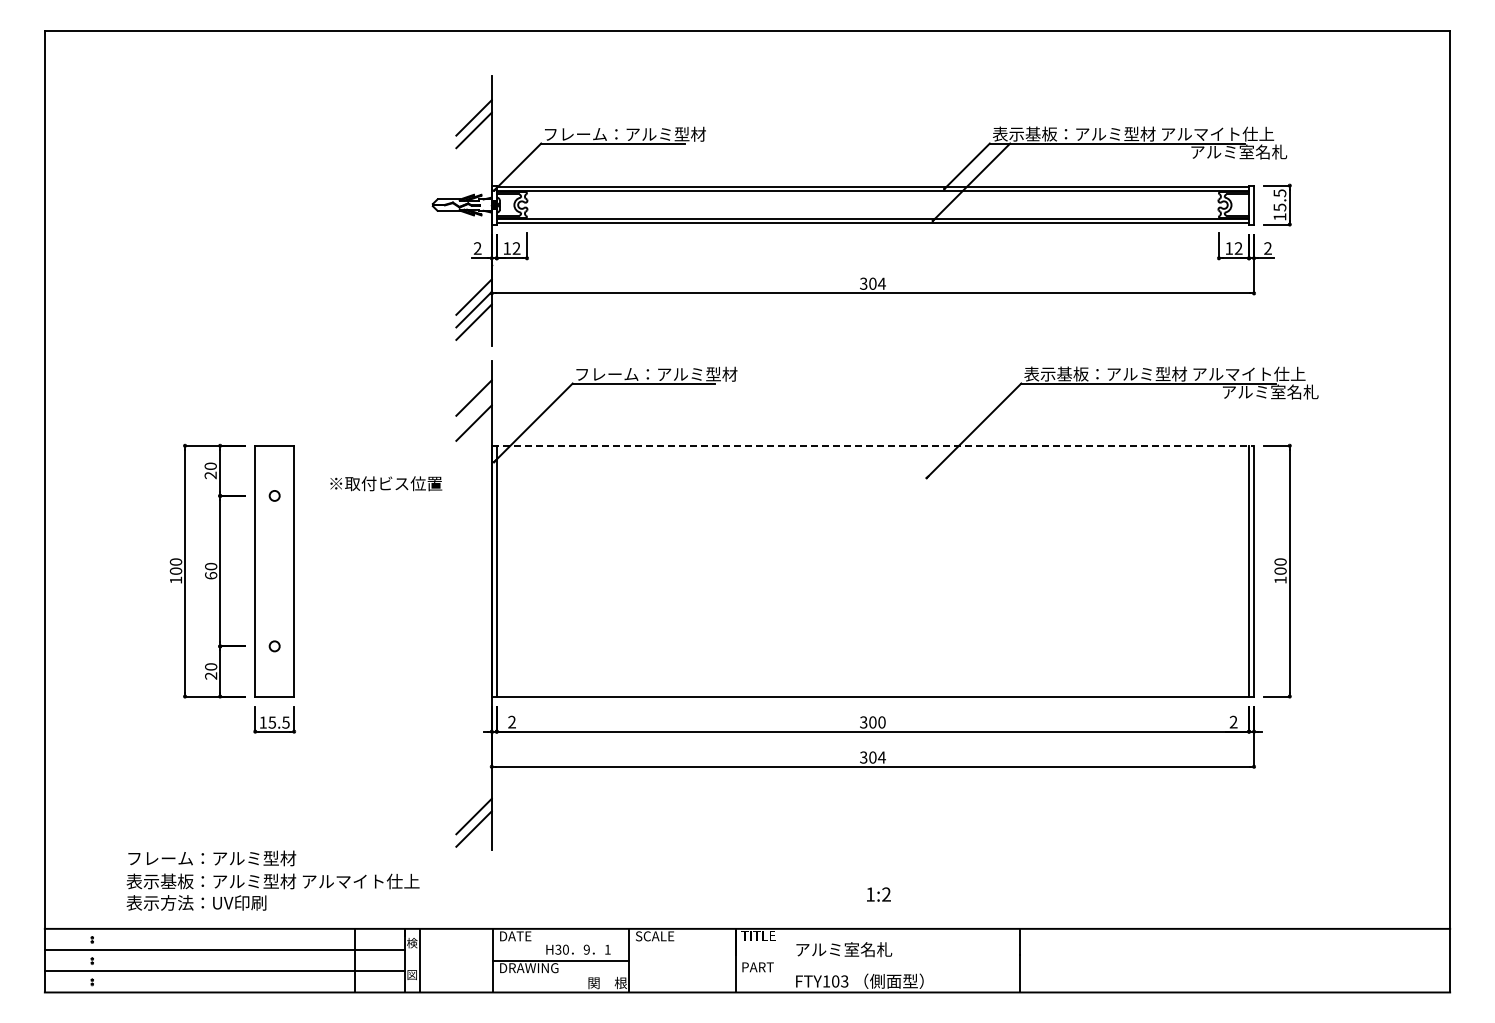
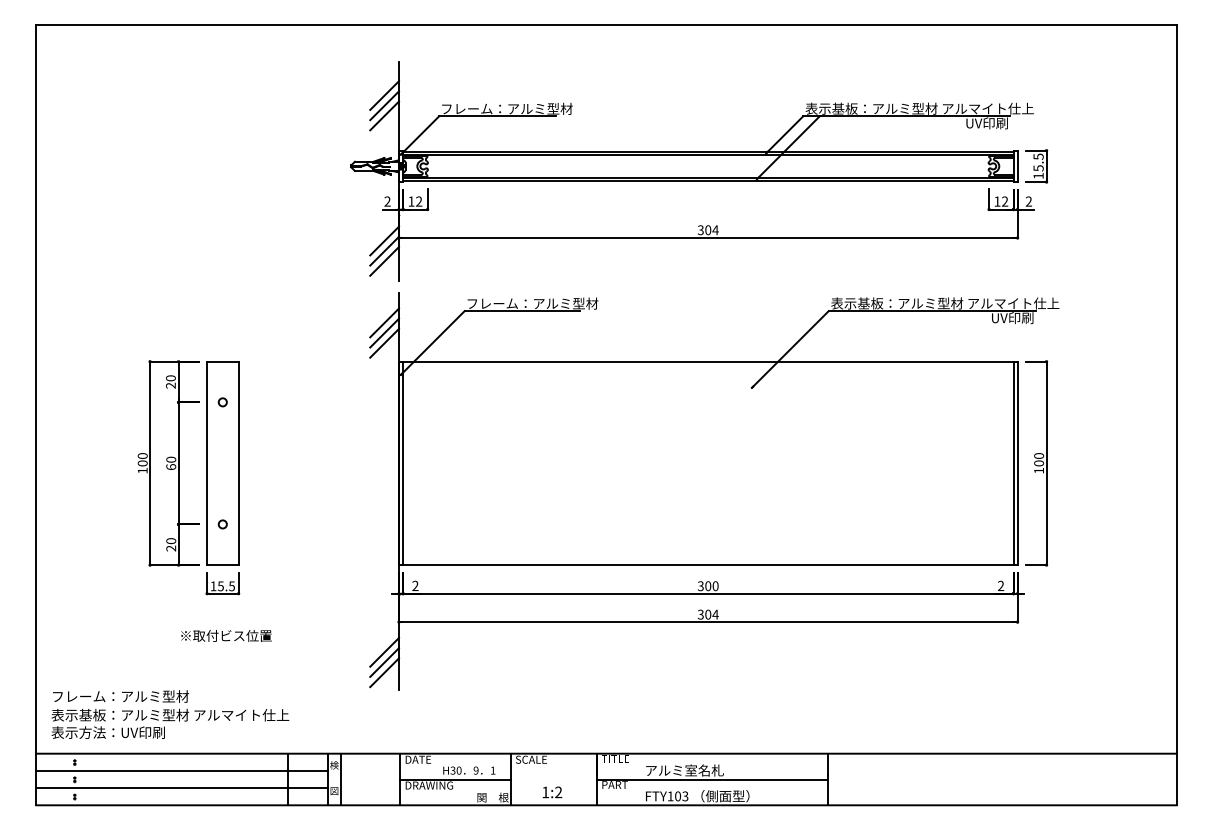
line: (473, 142) -> (384, 115), added
text: (1239, 151) -> (1005, 122), アルミ室名札 -> UV印刷
text: (1270, 391) -> (1030, 317), アルミ室名札 -> UV印刷
line: (473, 410) -> (384, 333), added
line: (873, 445) -> (708, 361), dashed -> solid
text: (386, 483) -> (226, 635), moved
line: (473, 803) -> (384, 651), added
text: (272, 880) -> (169, 714), moved
text: (878, 894) -> (552, 792), moved
line: (878, 960) -> (712, 779), added

